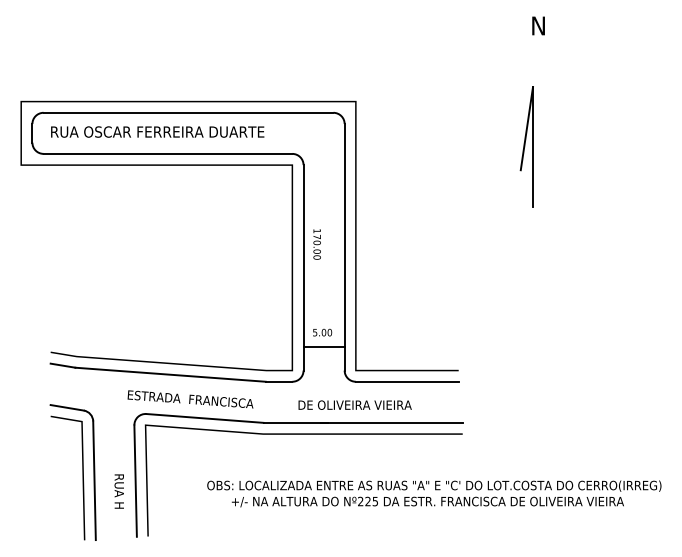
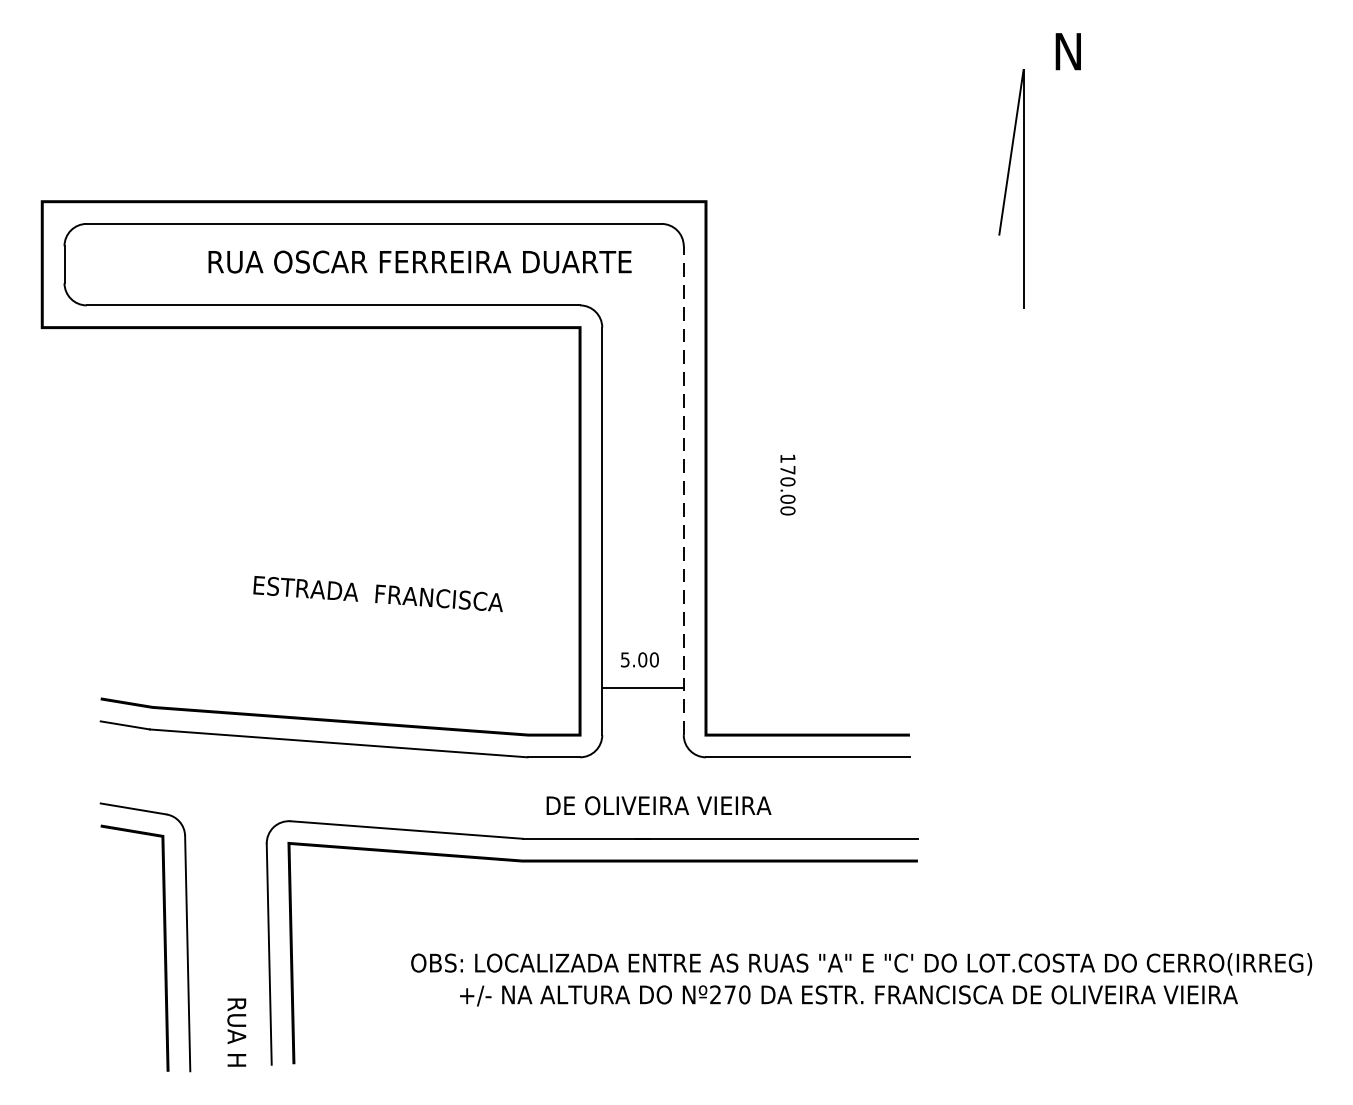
text: (157, 131) -> (419, 260), moved
part: (526, 146) -> (1010, 187), moved
text: (316, 244) -> (786, 485), moved
line: (344, 246) -> (683, 489), solid -> dashed
text: (190, 399) -> (378, 594), moved
text: (354, 404) -> (657, 804), moved
text: (118, 491) -> (235, 1032), moved
text: (371, 501) -> (736, 994), Nº225 -> Nº270

